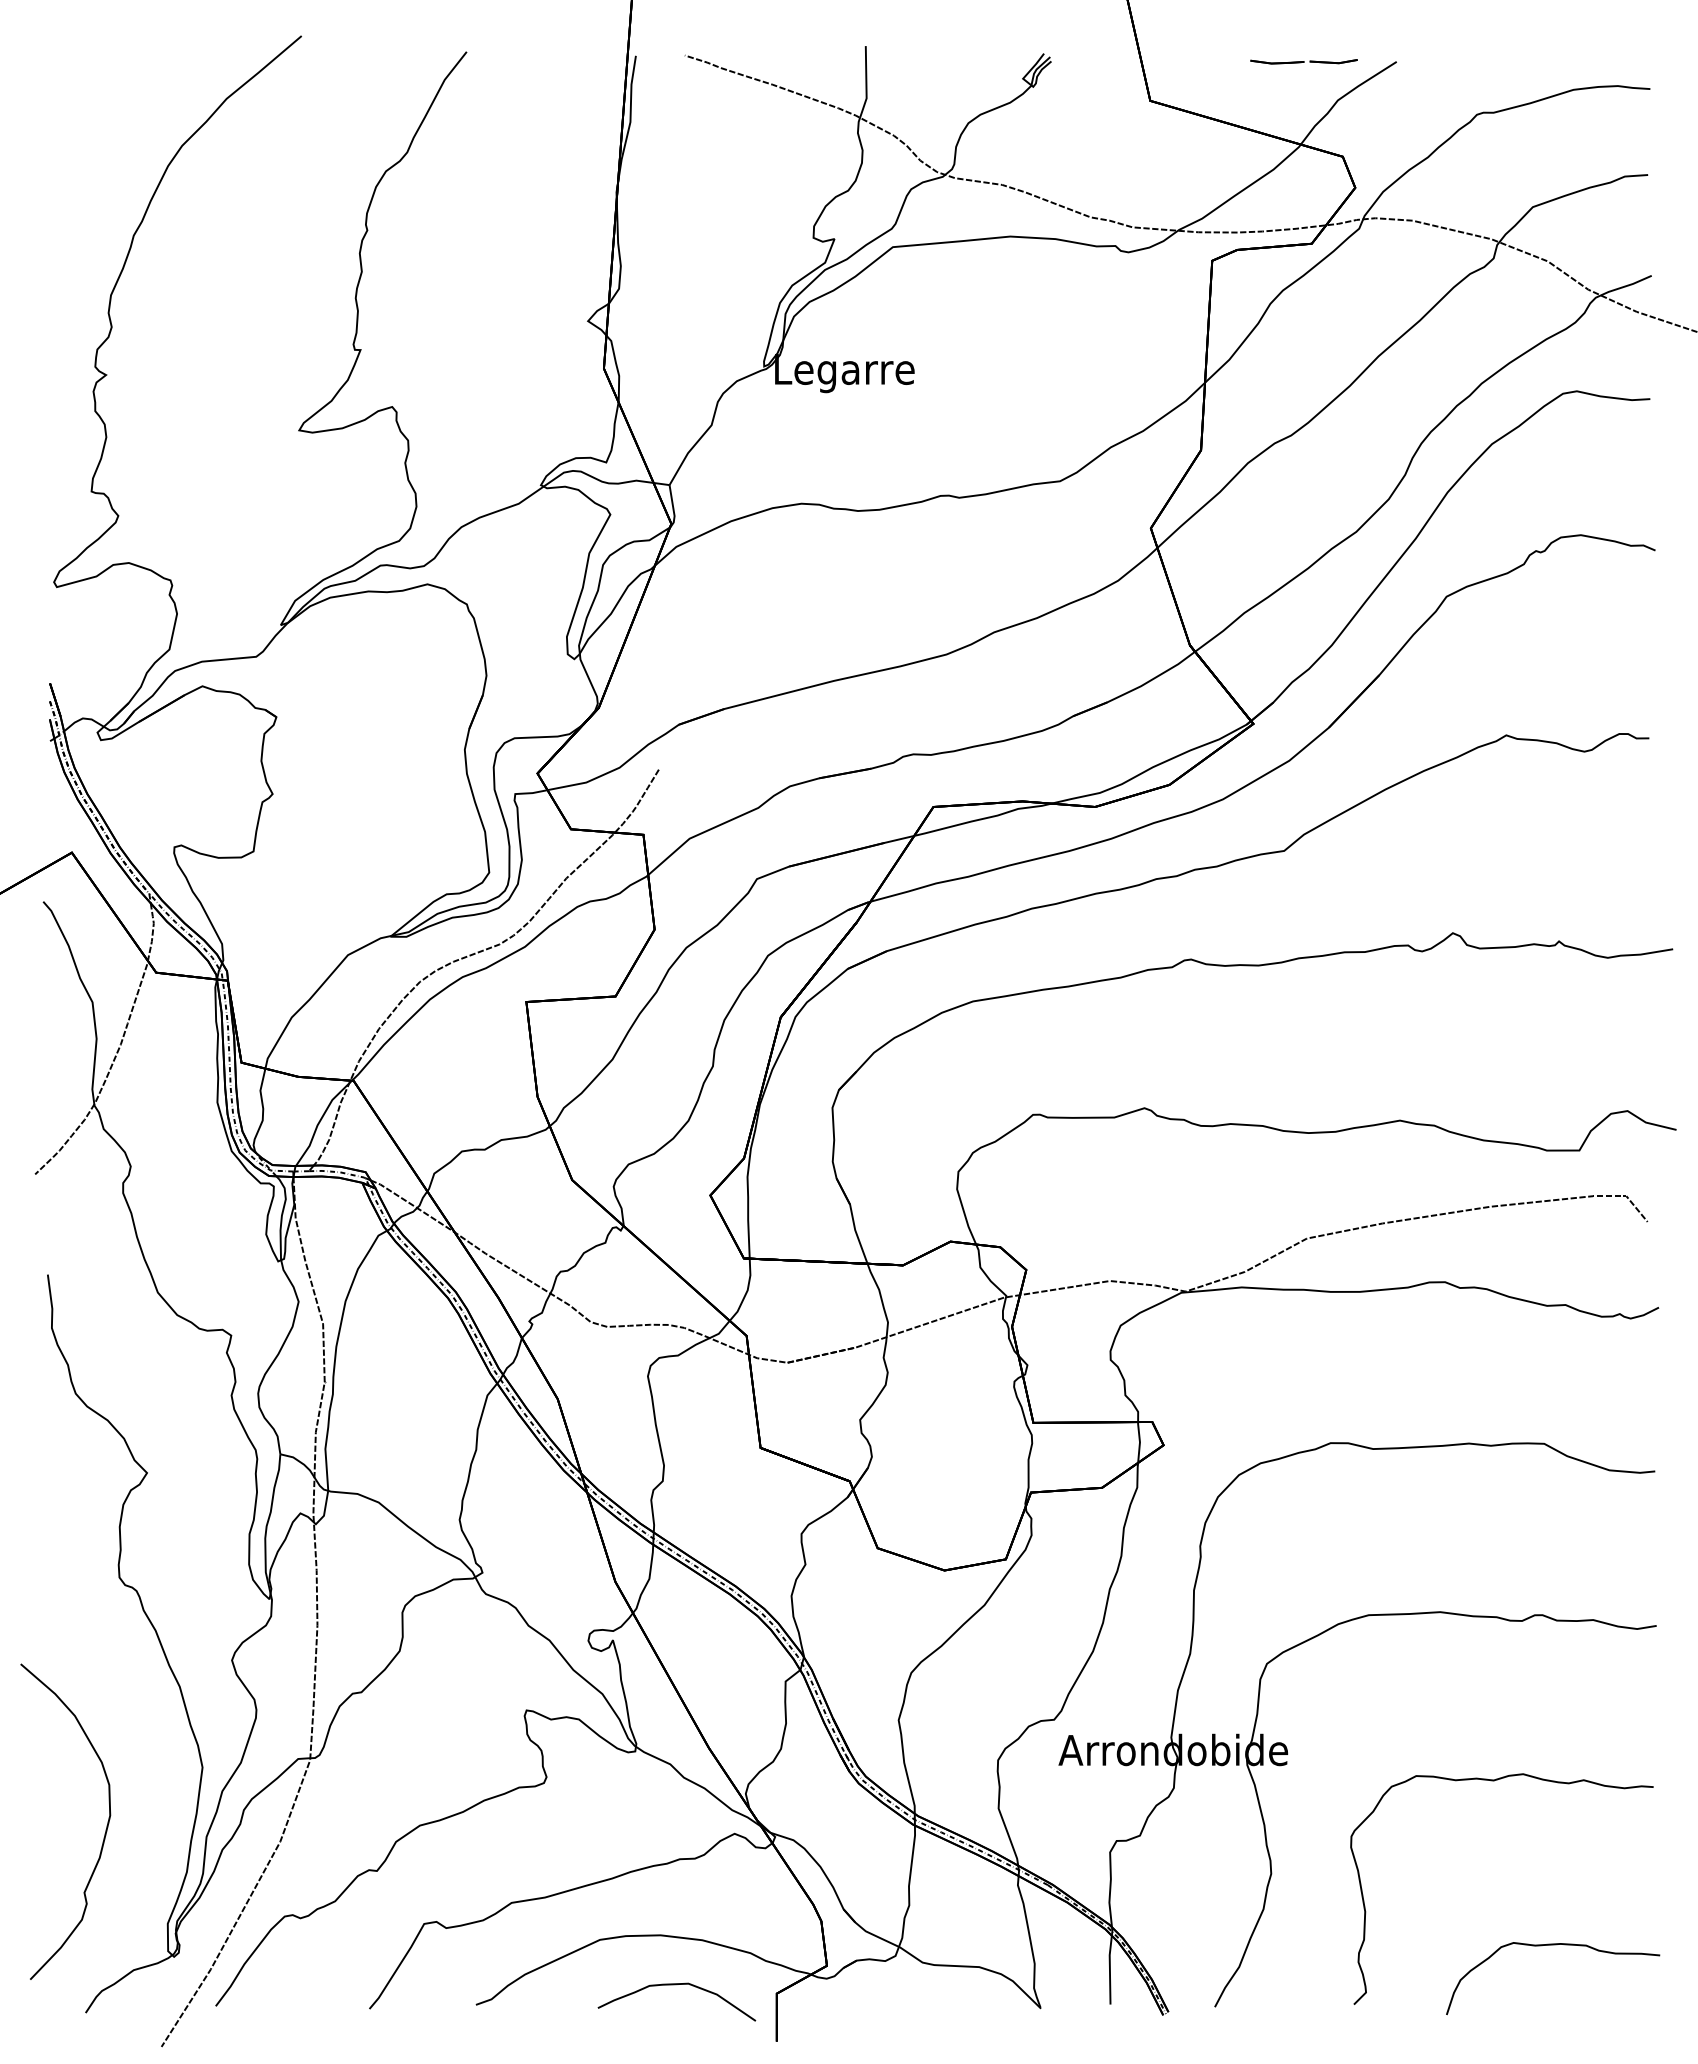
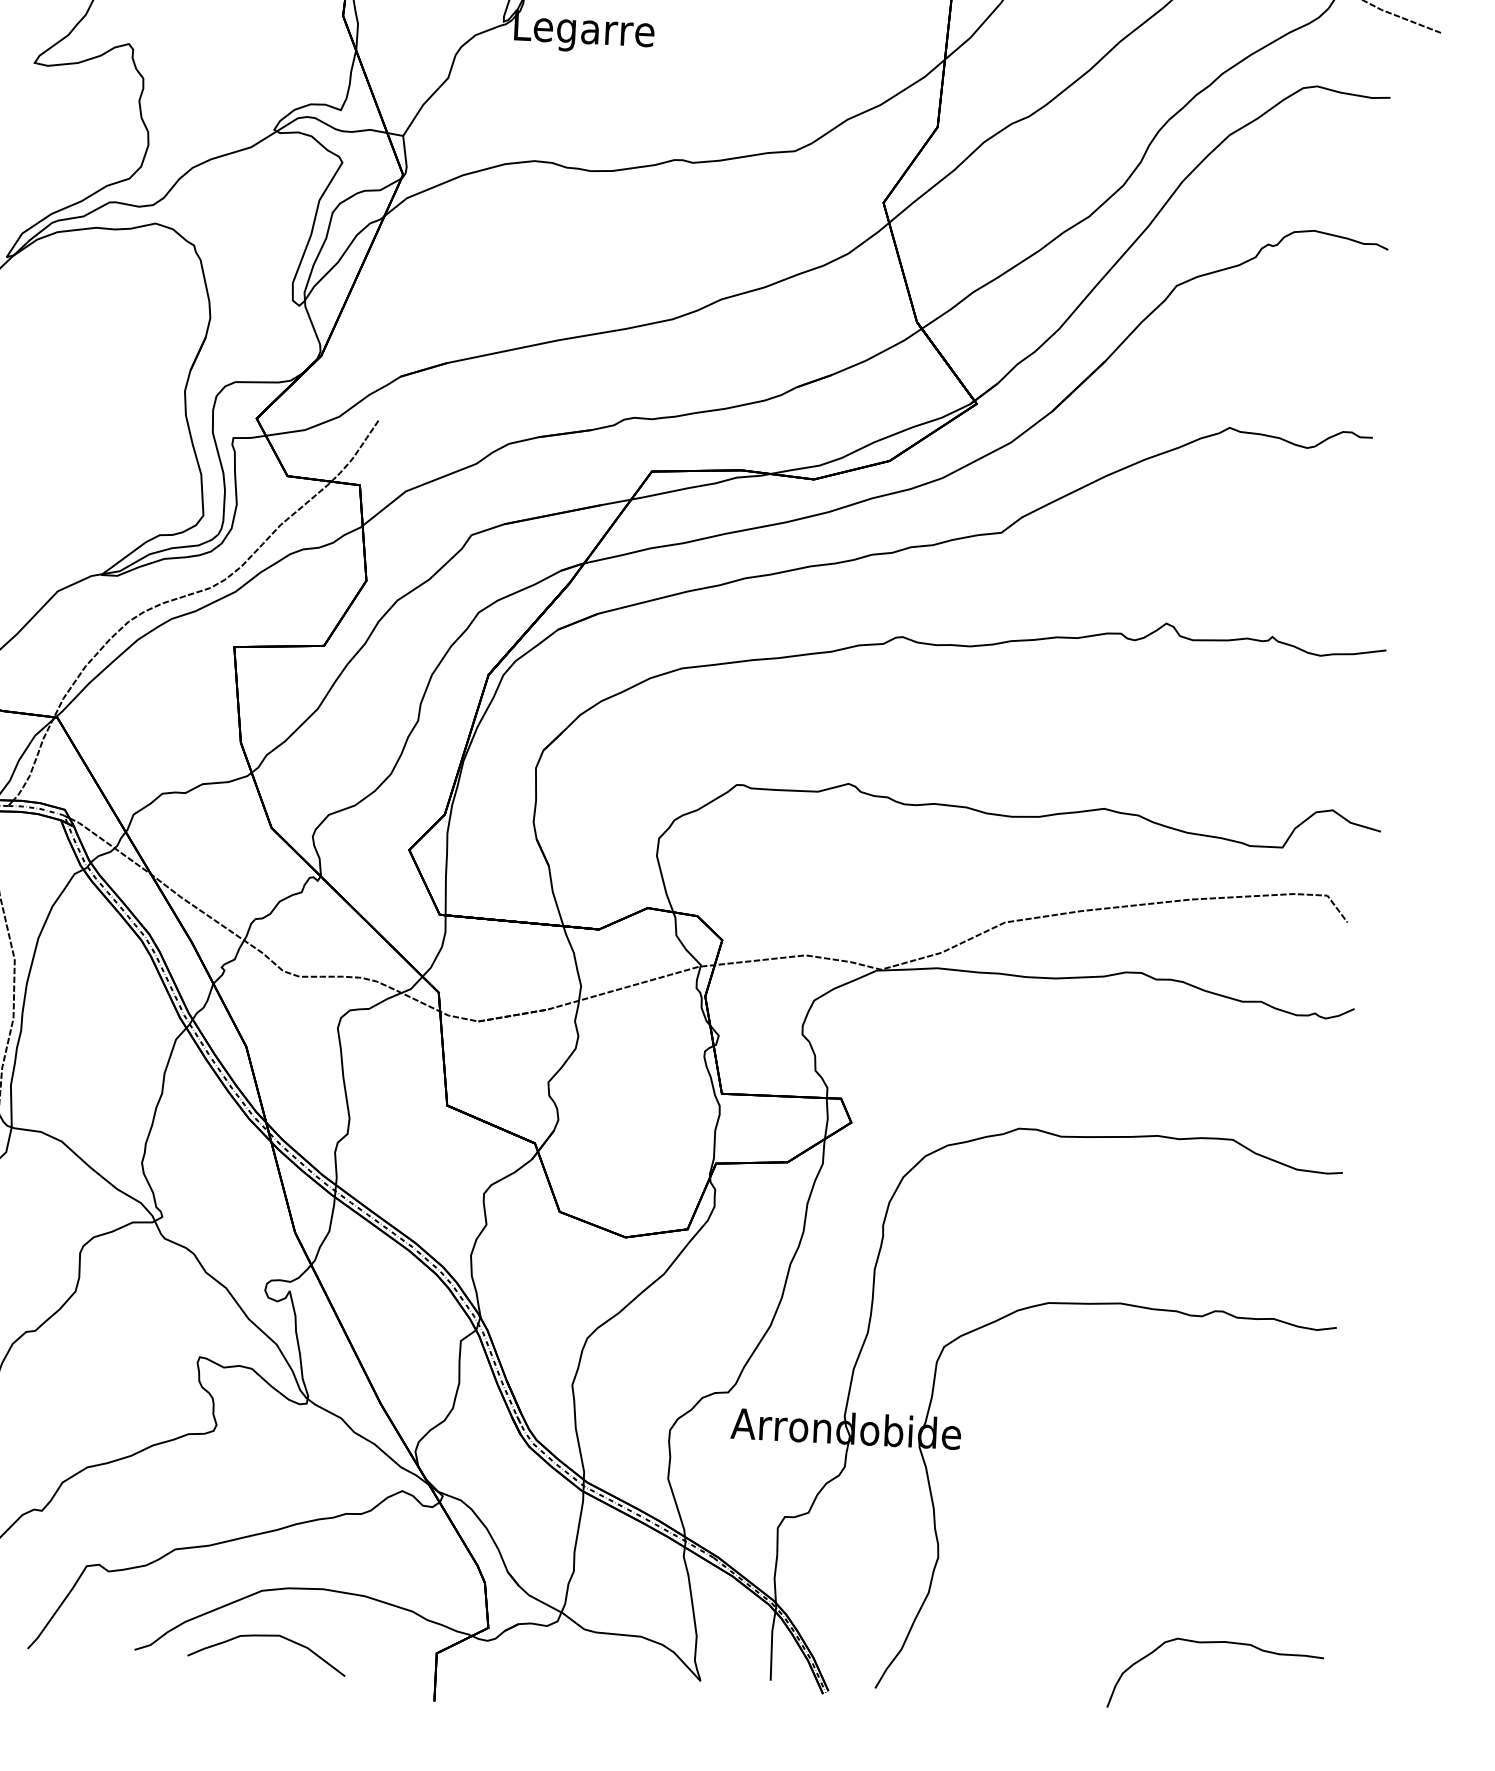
curve: (1494, 1781) -> (1166, 1475), removed
curve: (676, 1985) -> (267, 1636), moved

